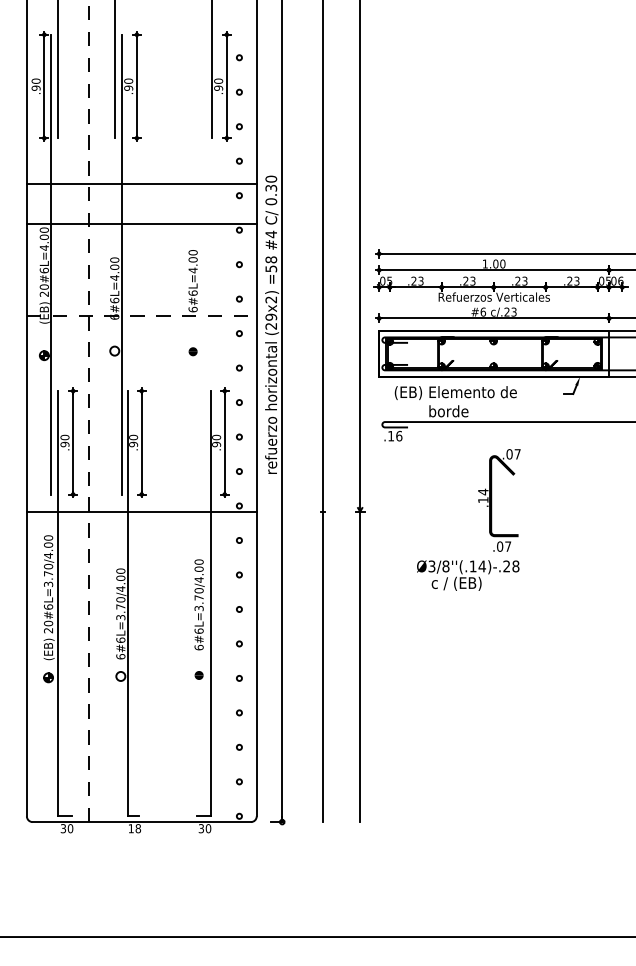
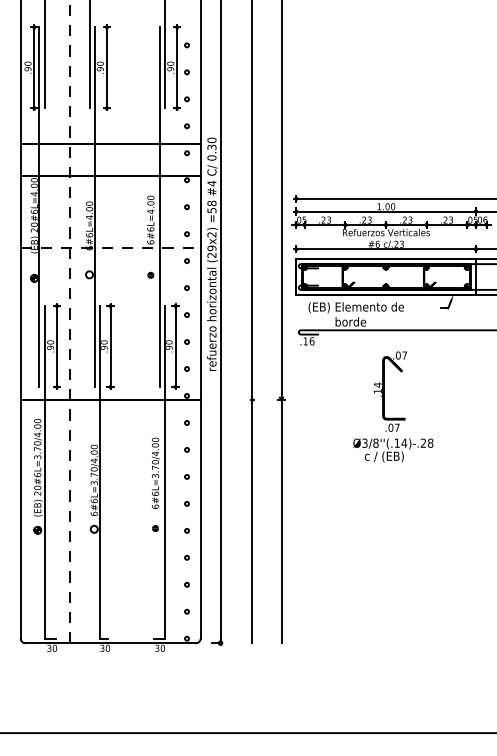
line: (204, 264) -> (159, 207), added
text: (468, 575) -> (393, 450), moved
text: (134, 828) -> (104, 648), 18 -> 30

